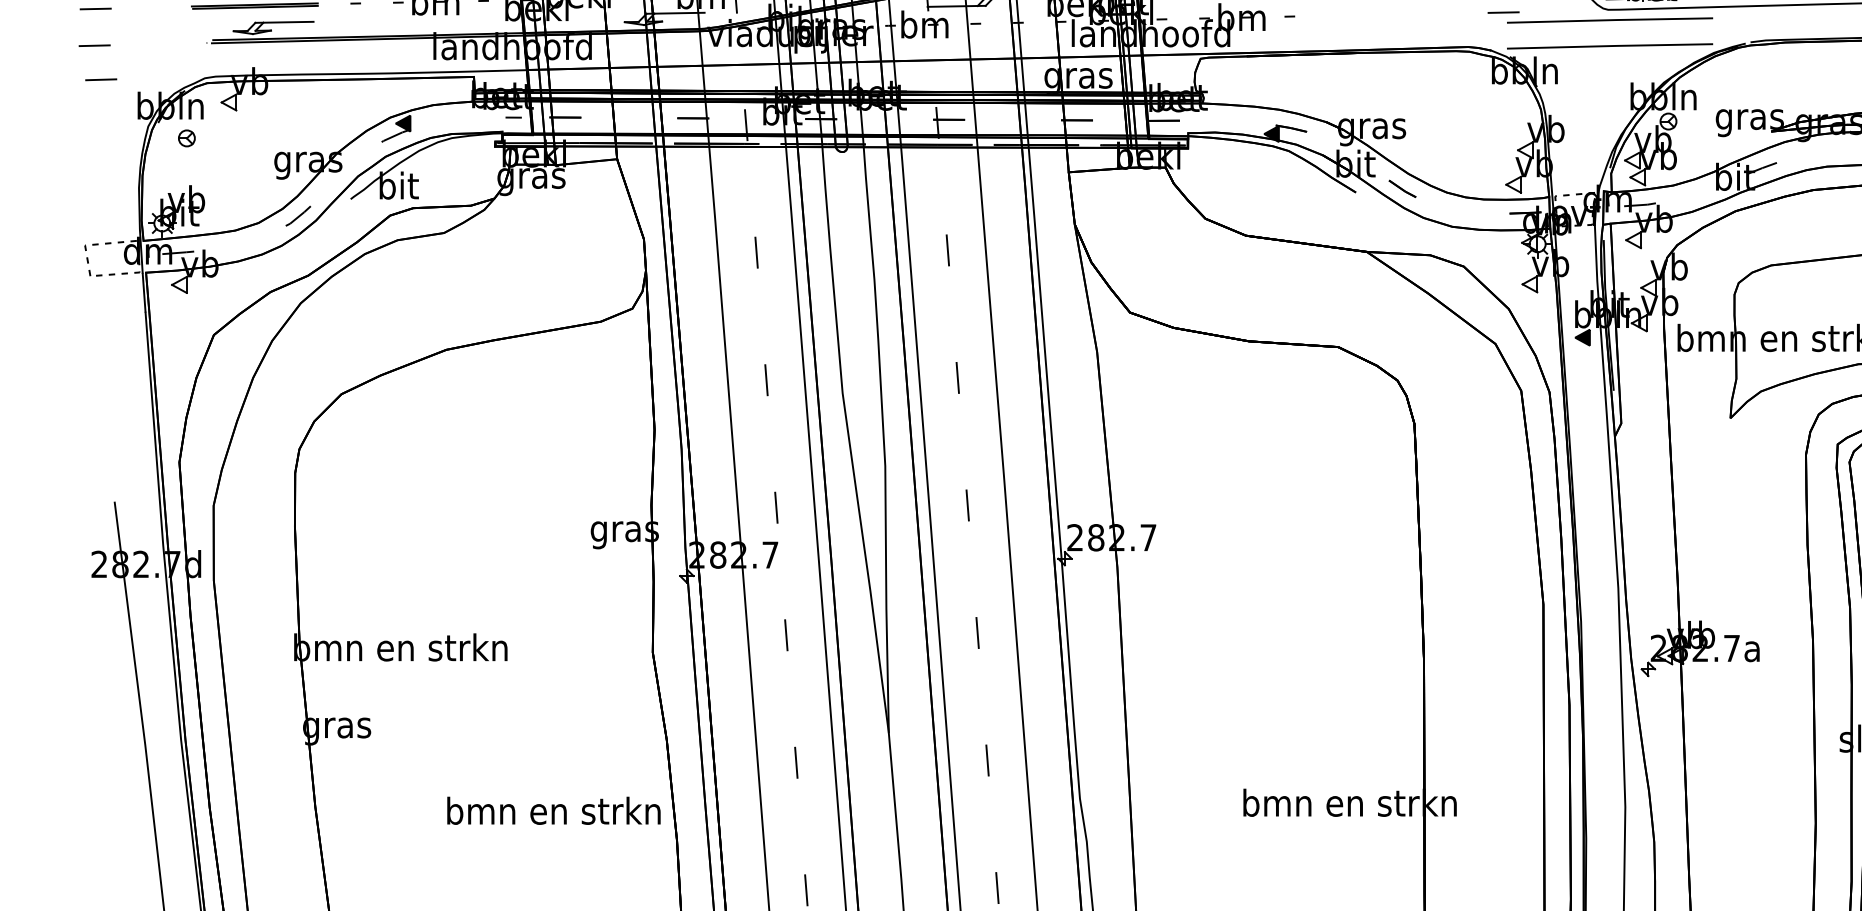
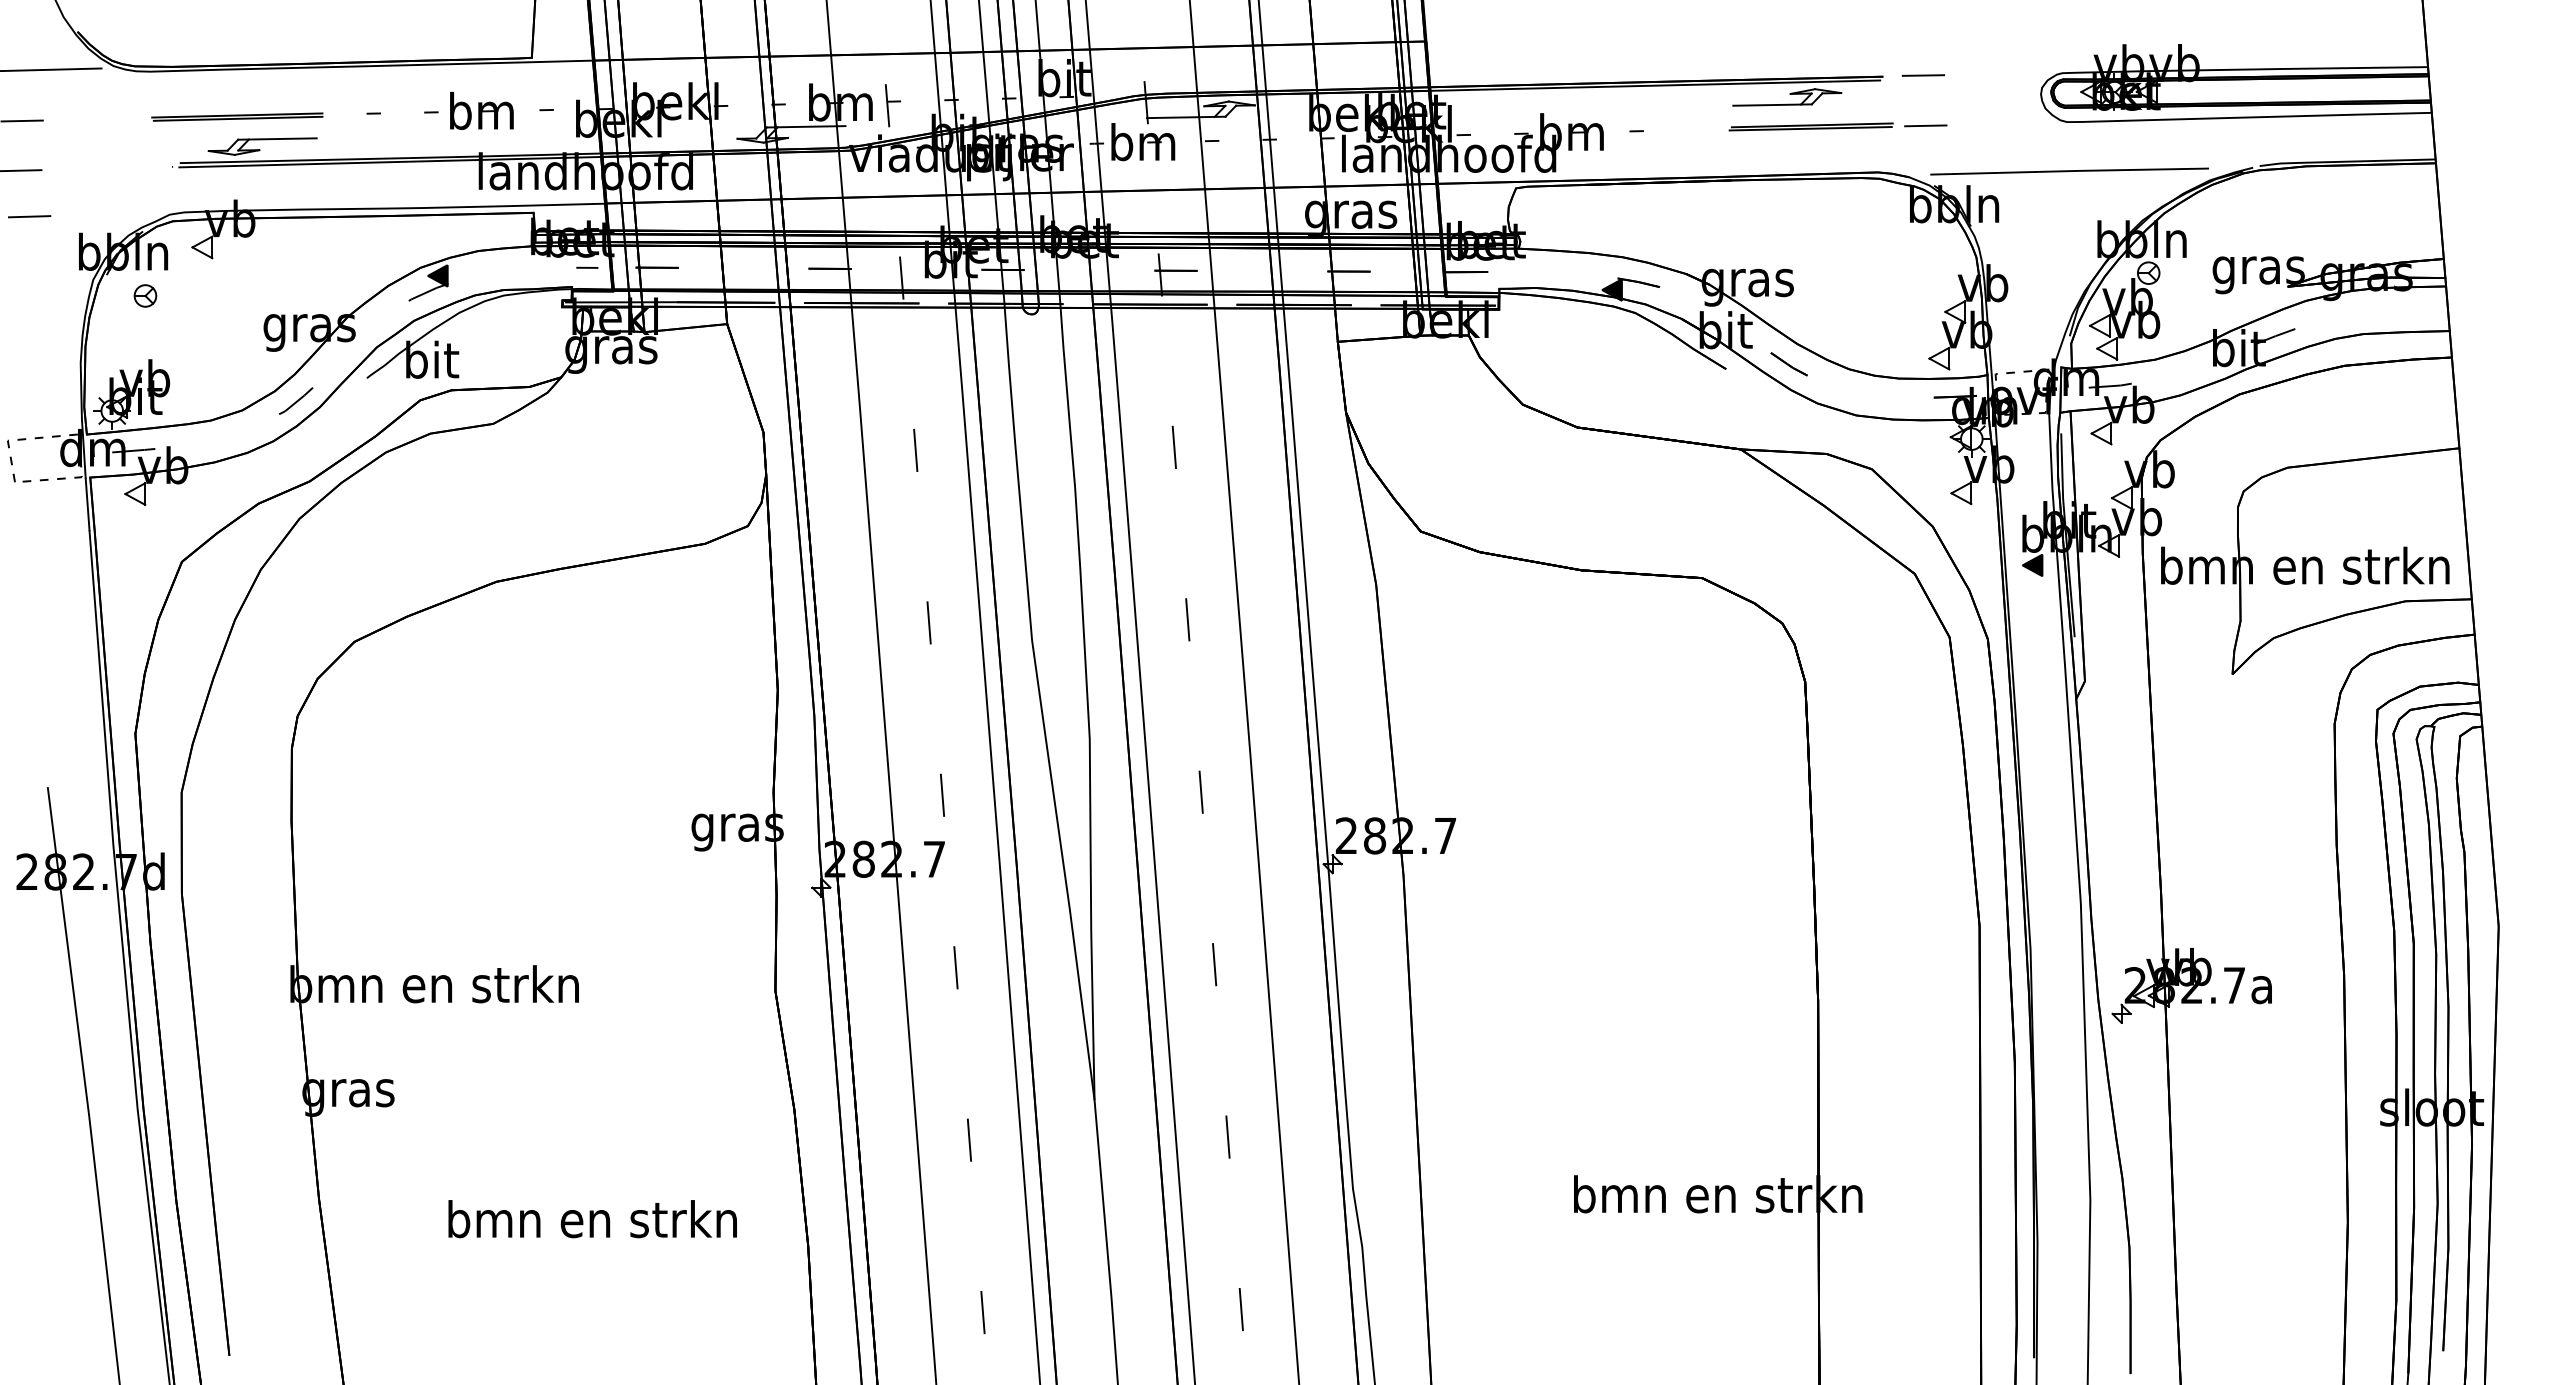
part: (1418, 13) -> (1810, 126), added
line: (1609, 20) -> (2069, 136), removed
text: (553, 811) -> (592, 1219), moved

